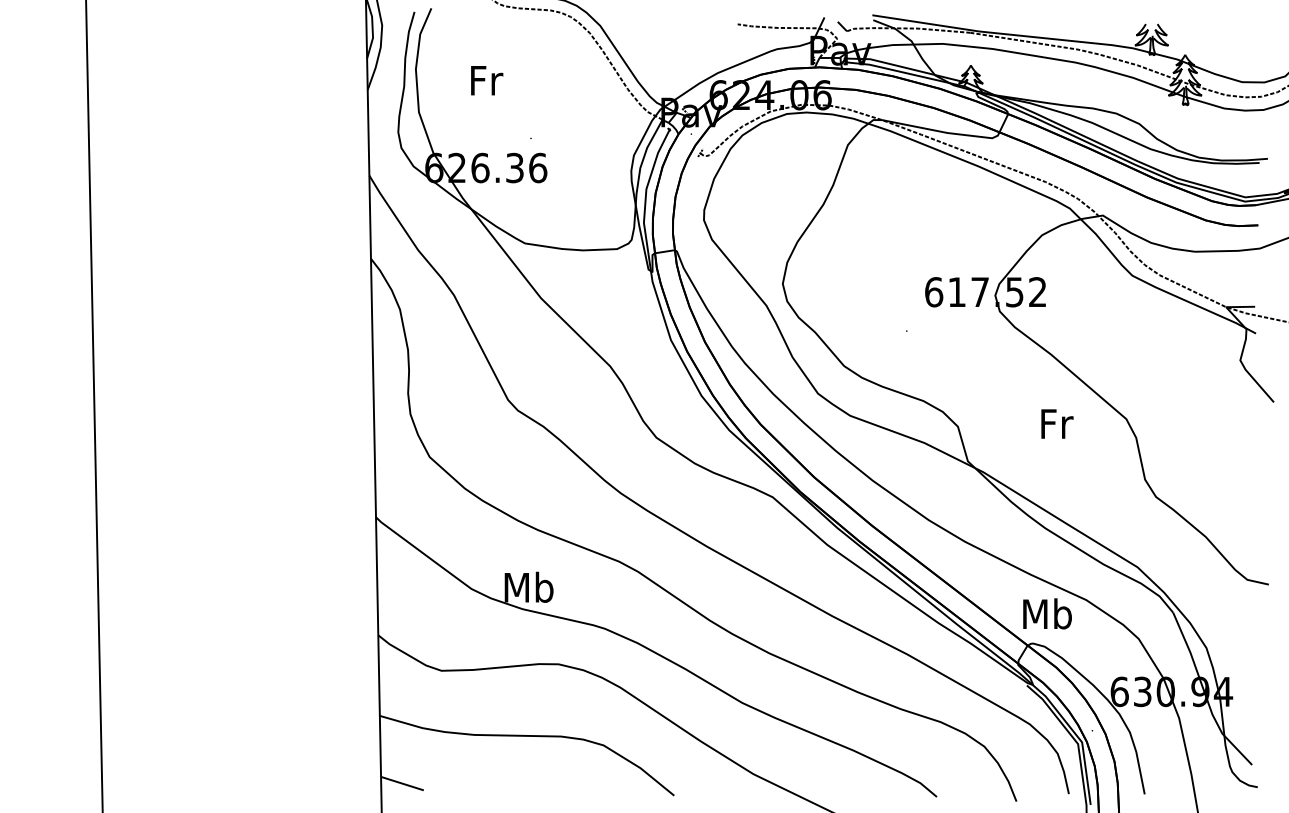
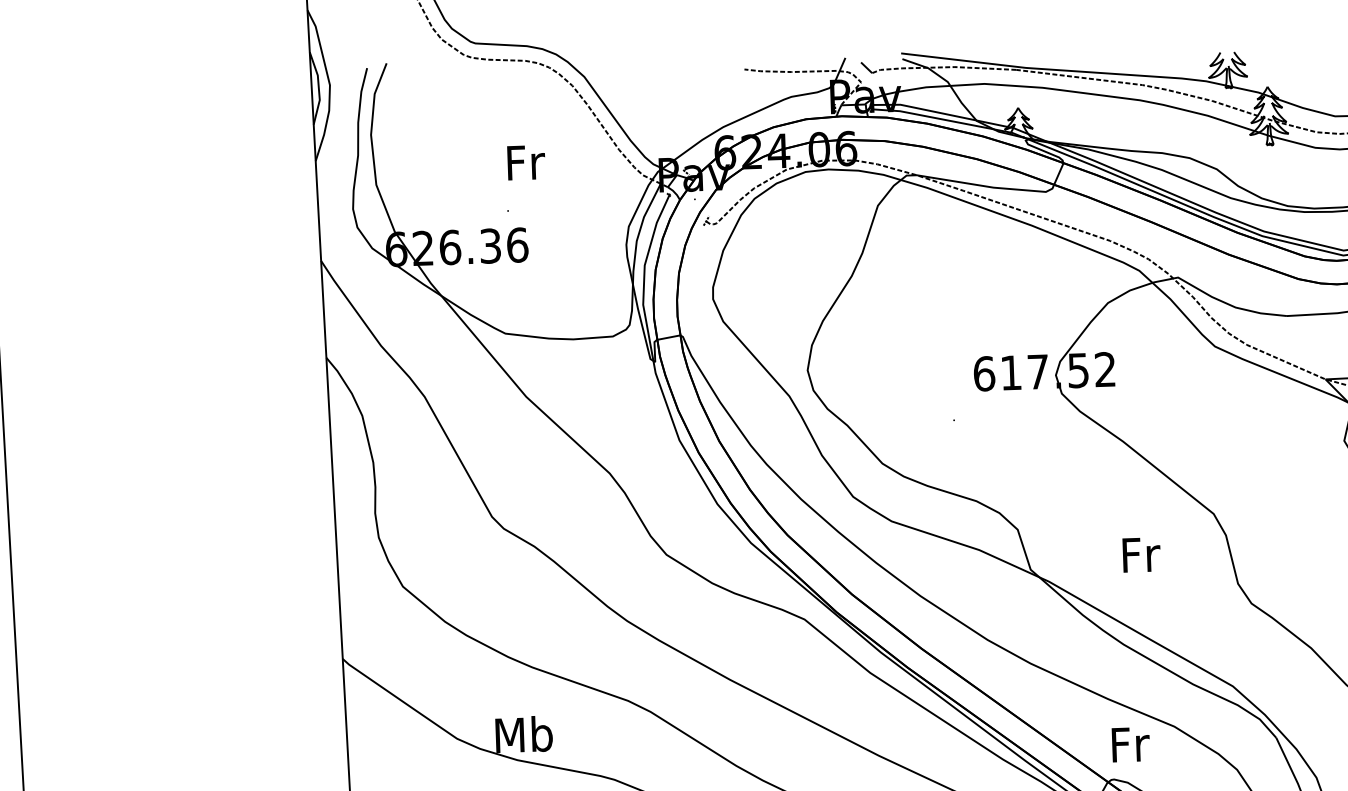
text: (487, 80) -> (526, 162), moved
text: (1057, 423) -> (1141, 554), moved
text: (1047, 613) -> (1129, 743), Mb -> Fr

